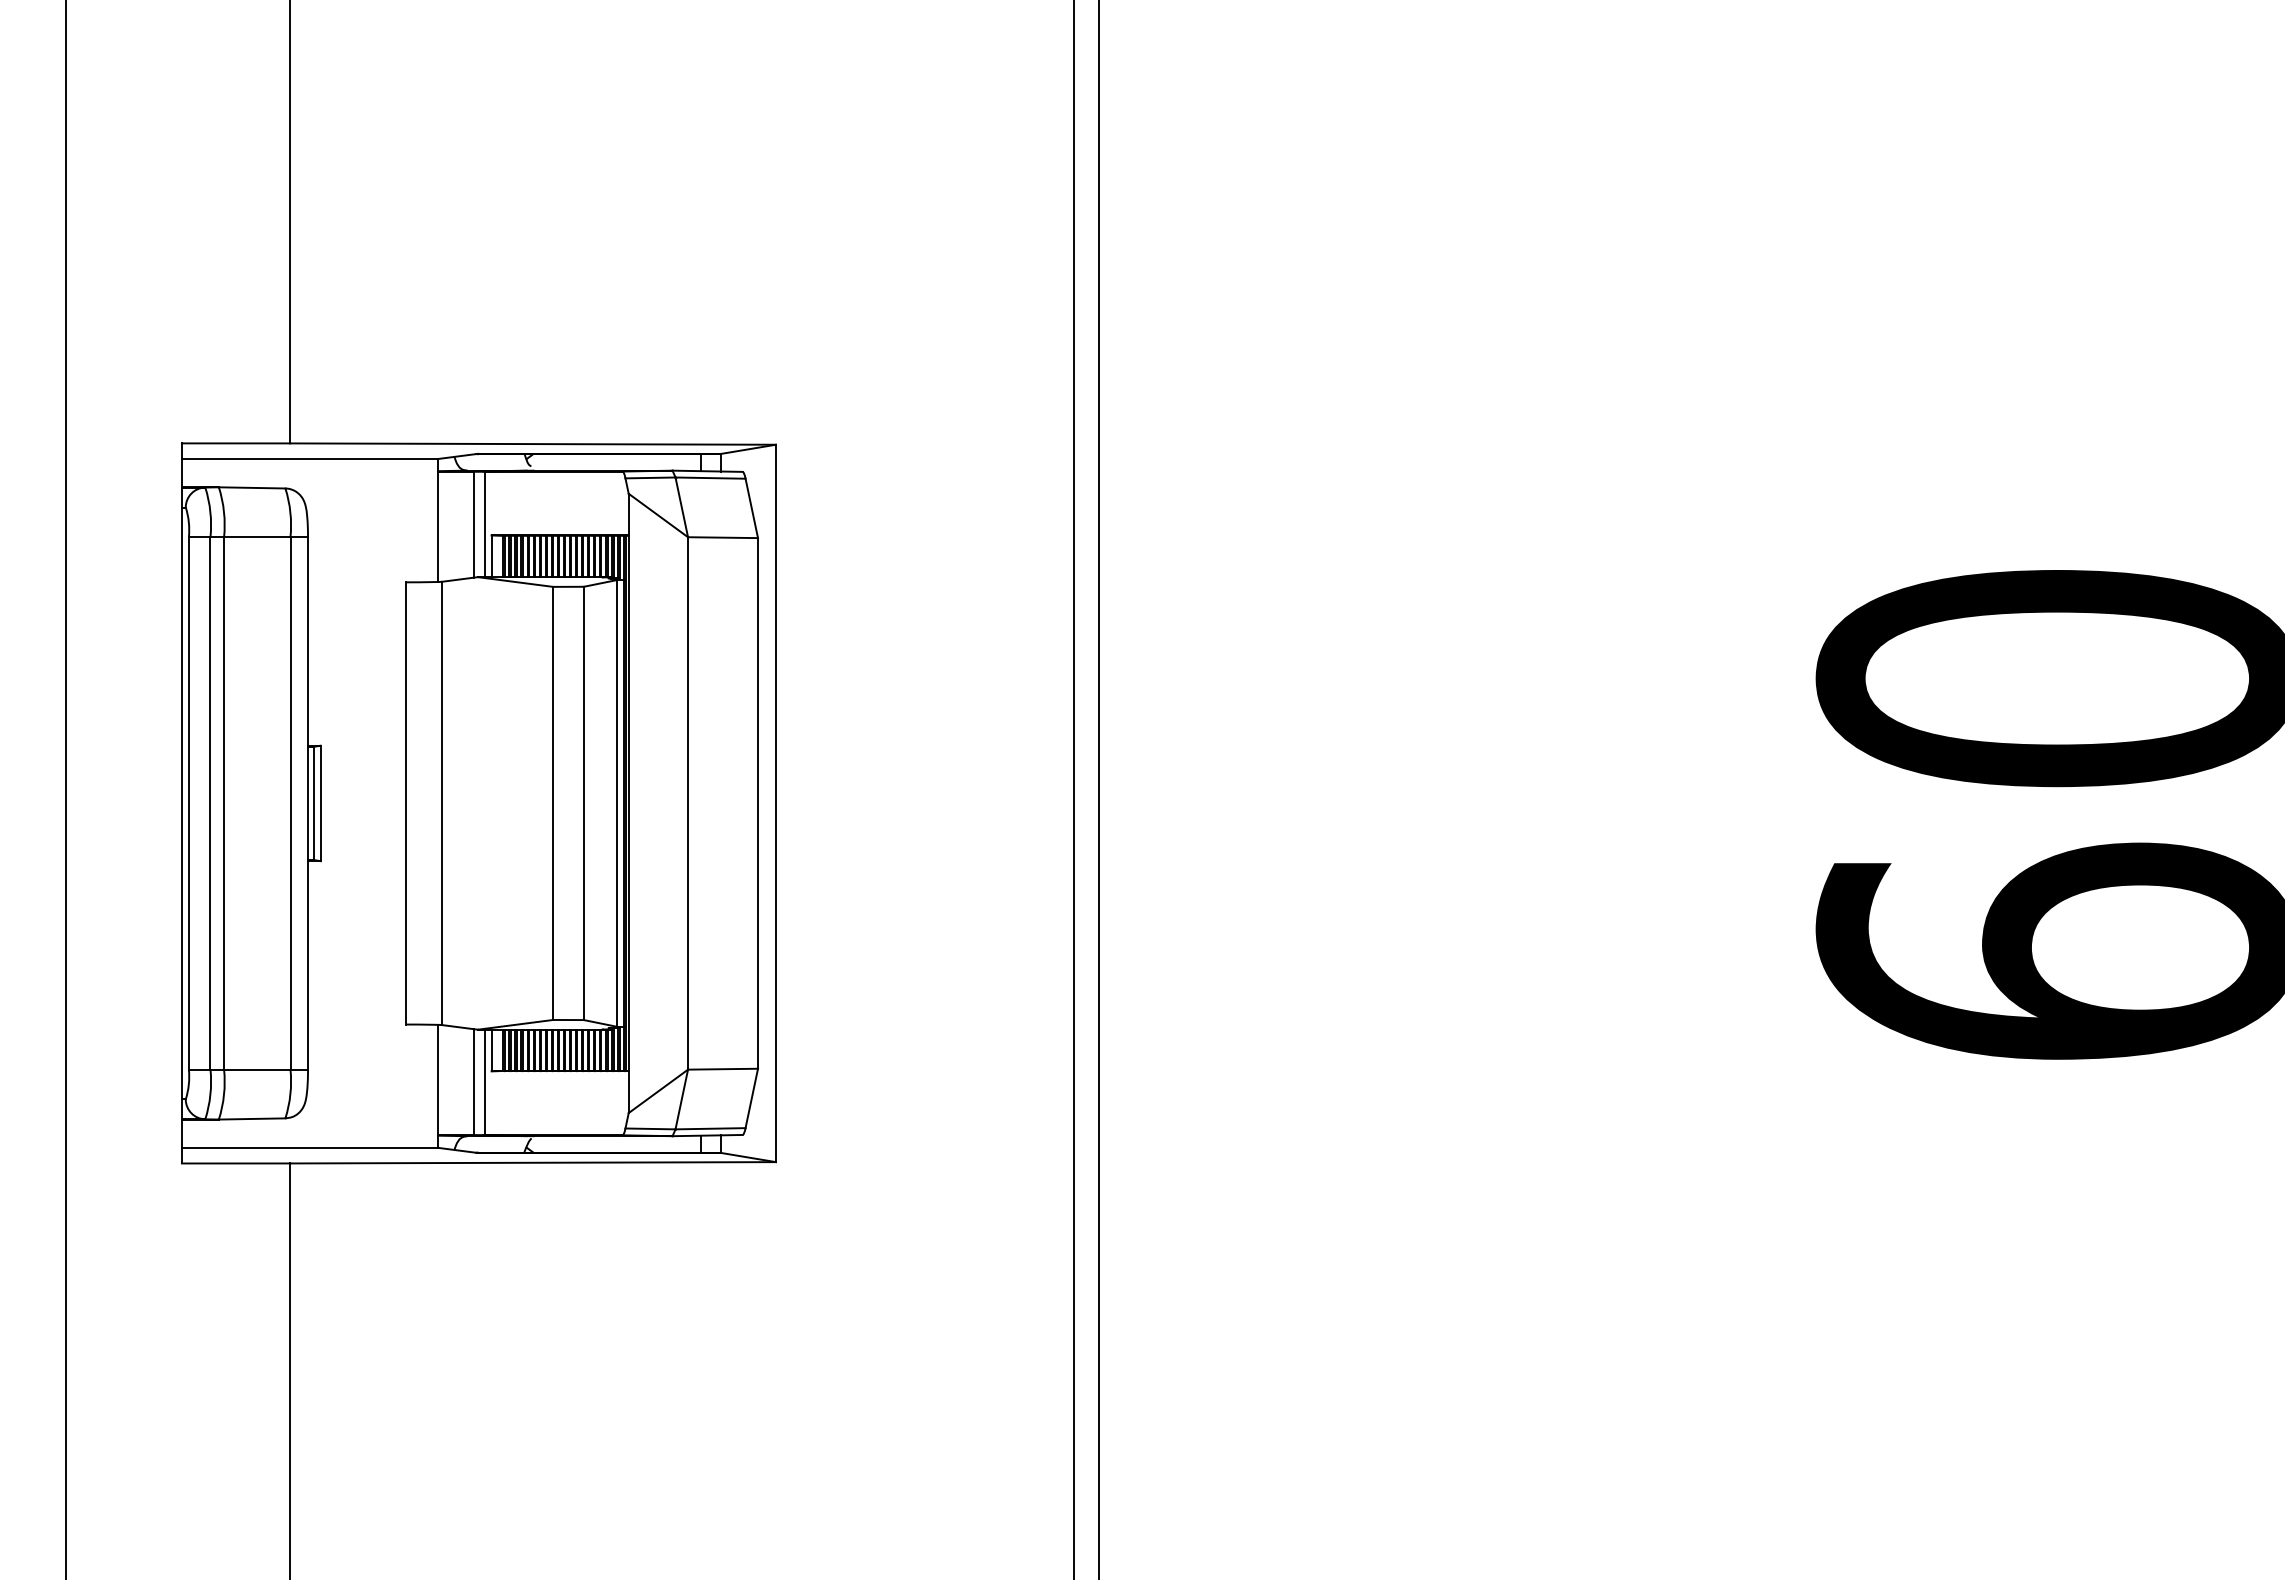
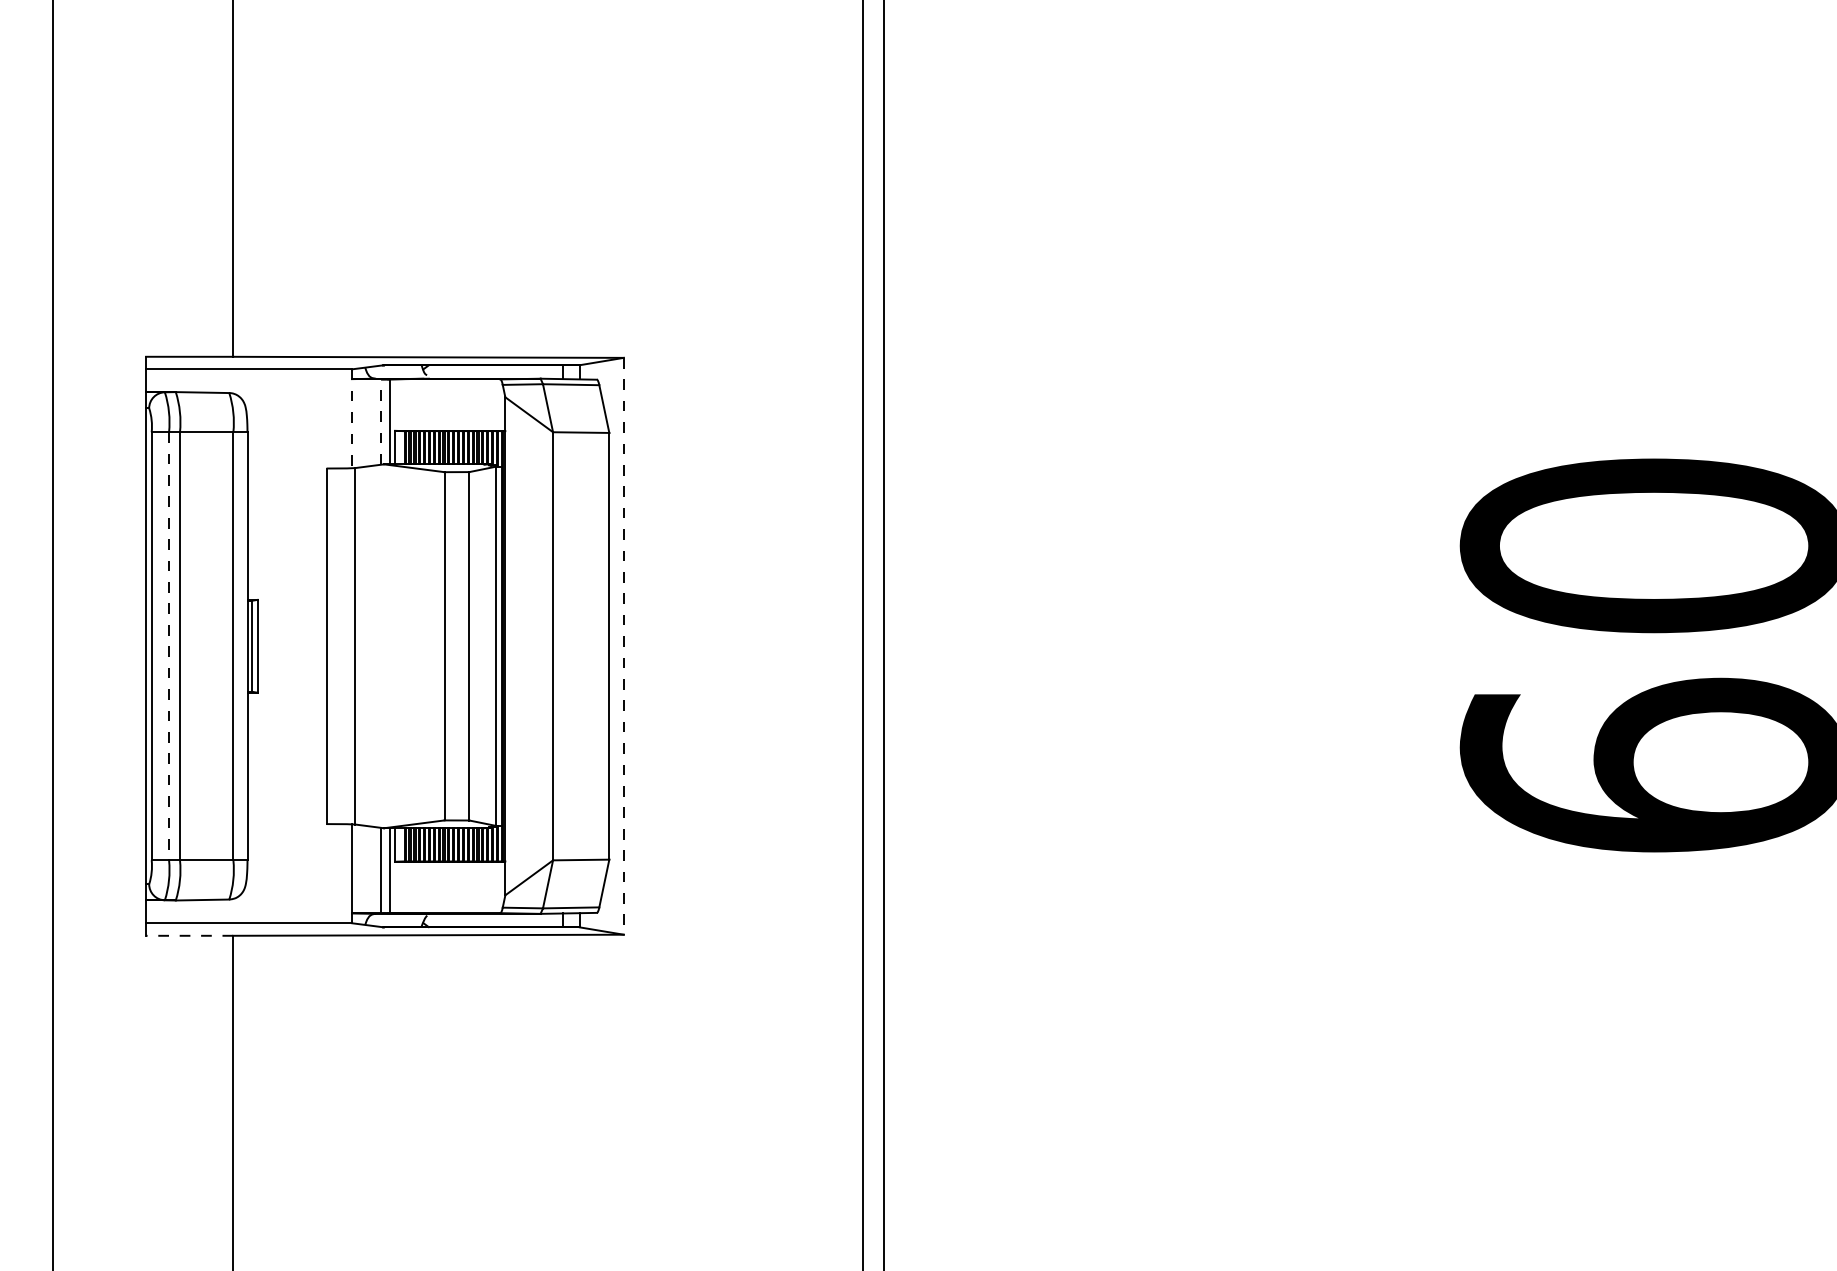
line: (437, 521) -> (351, 419), solid -> dashed
line: (474, 524) -> (381, 422), solid -> dashed
line: (210, 803) -> (169, 646), solid -> dashed
line: (775, 803) -> (623, 646), solid -> dashed
line: (235, 1163) -> (189, 935), solid -> dashed

